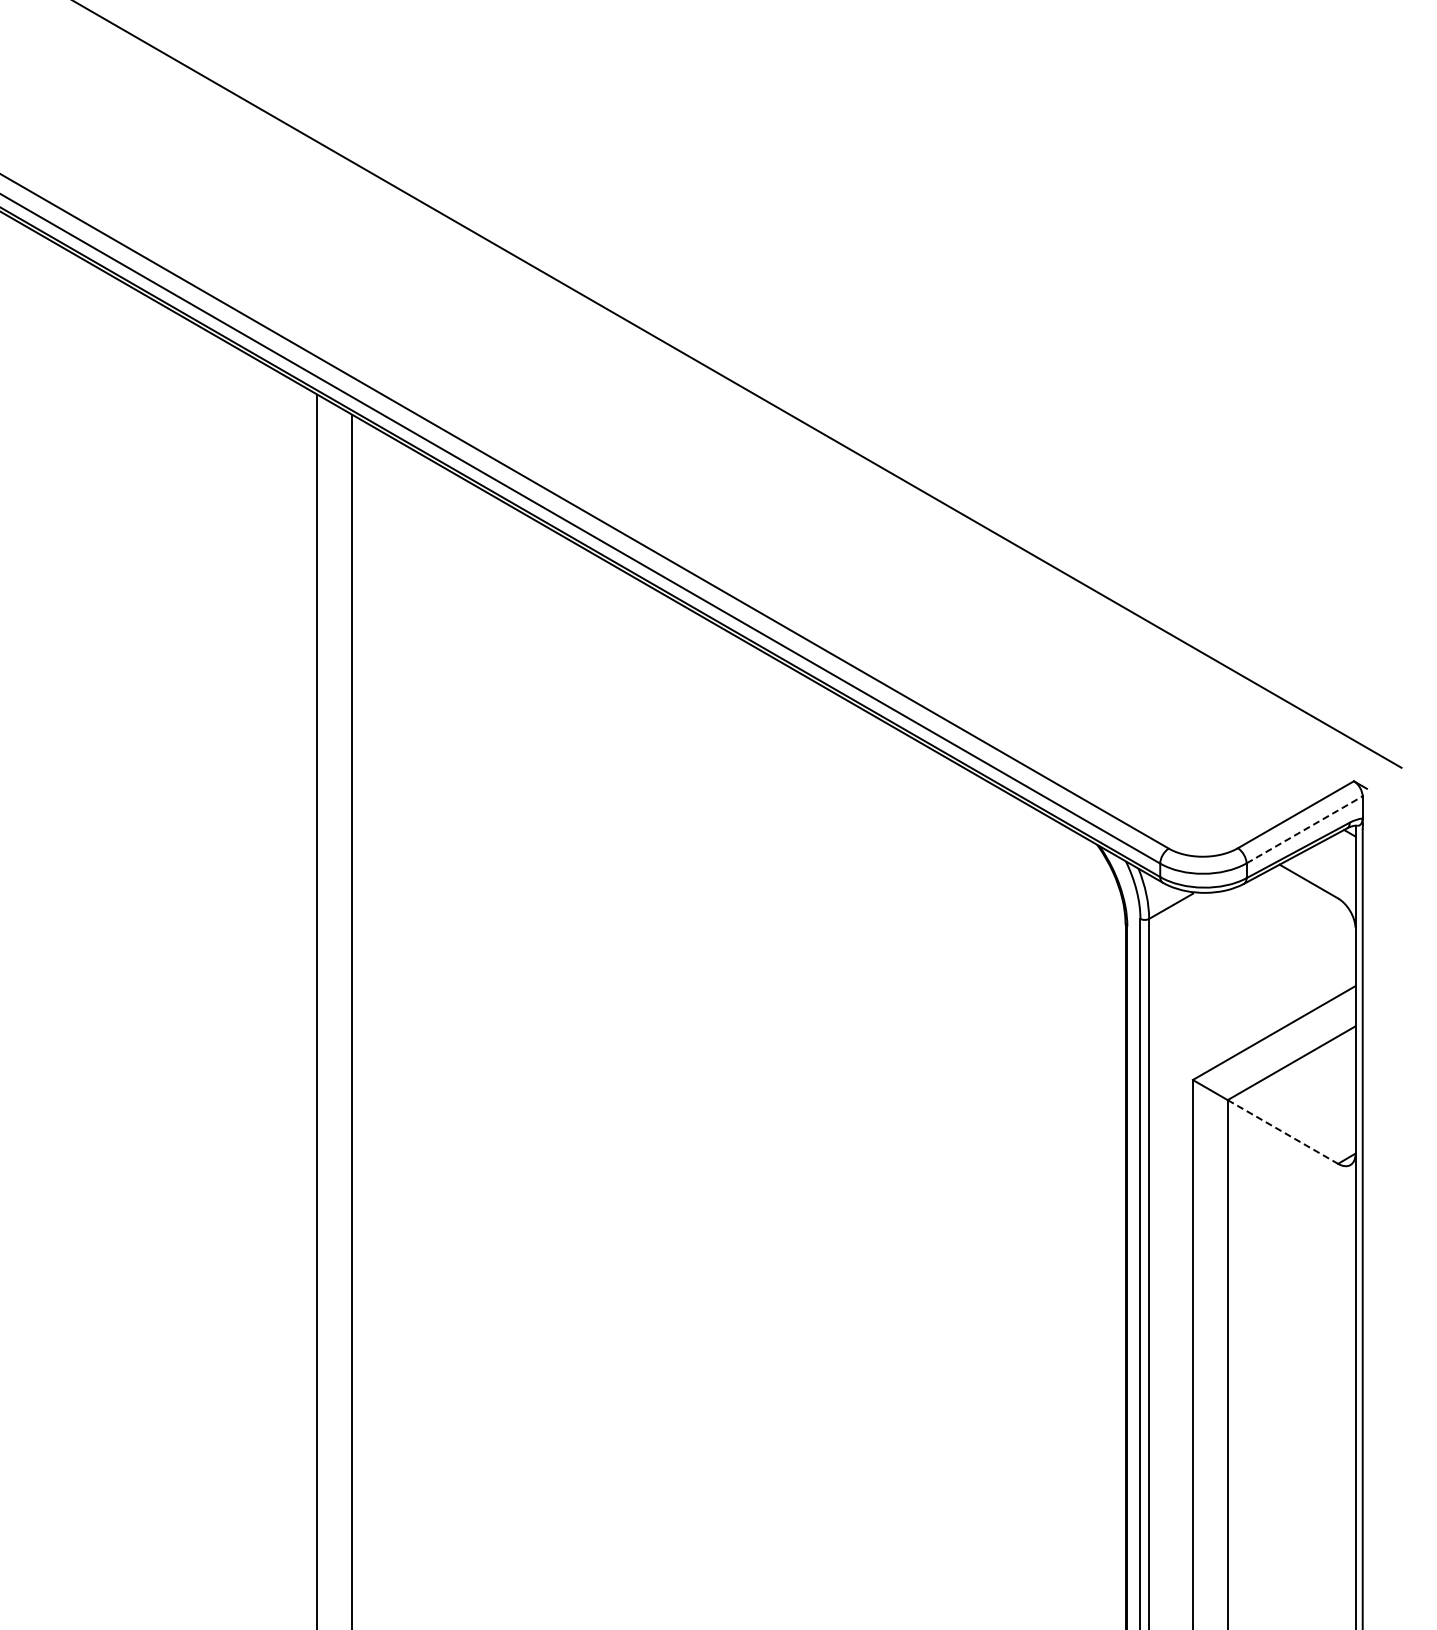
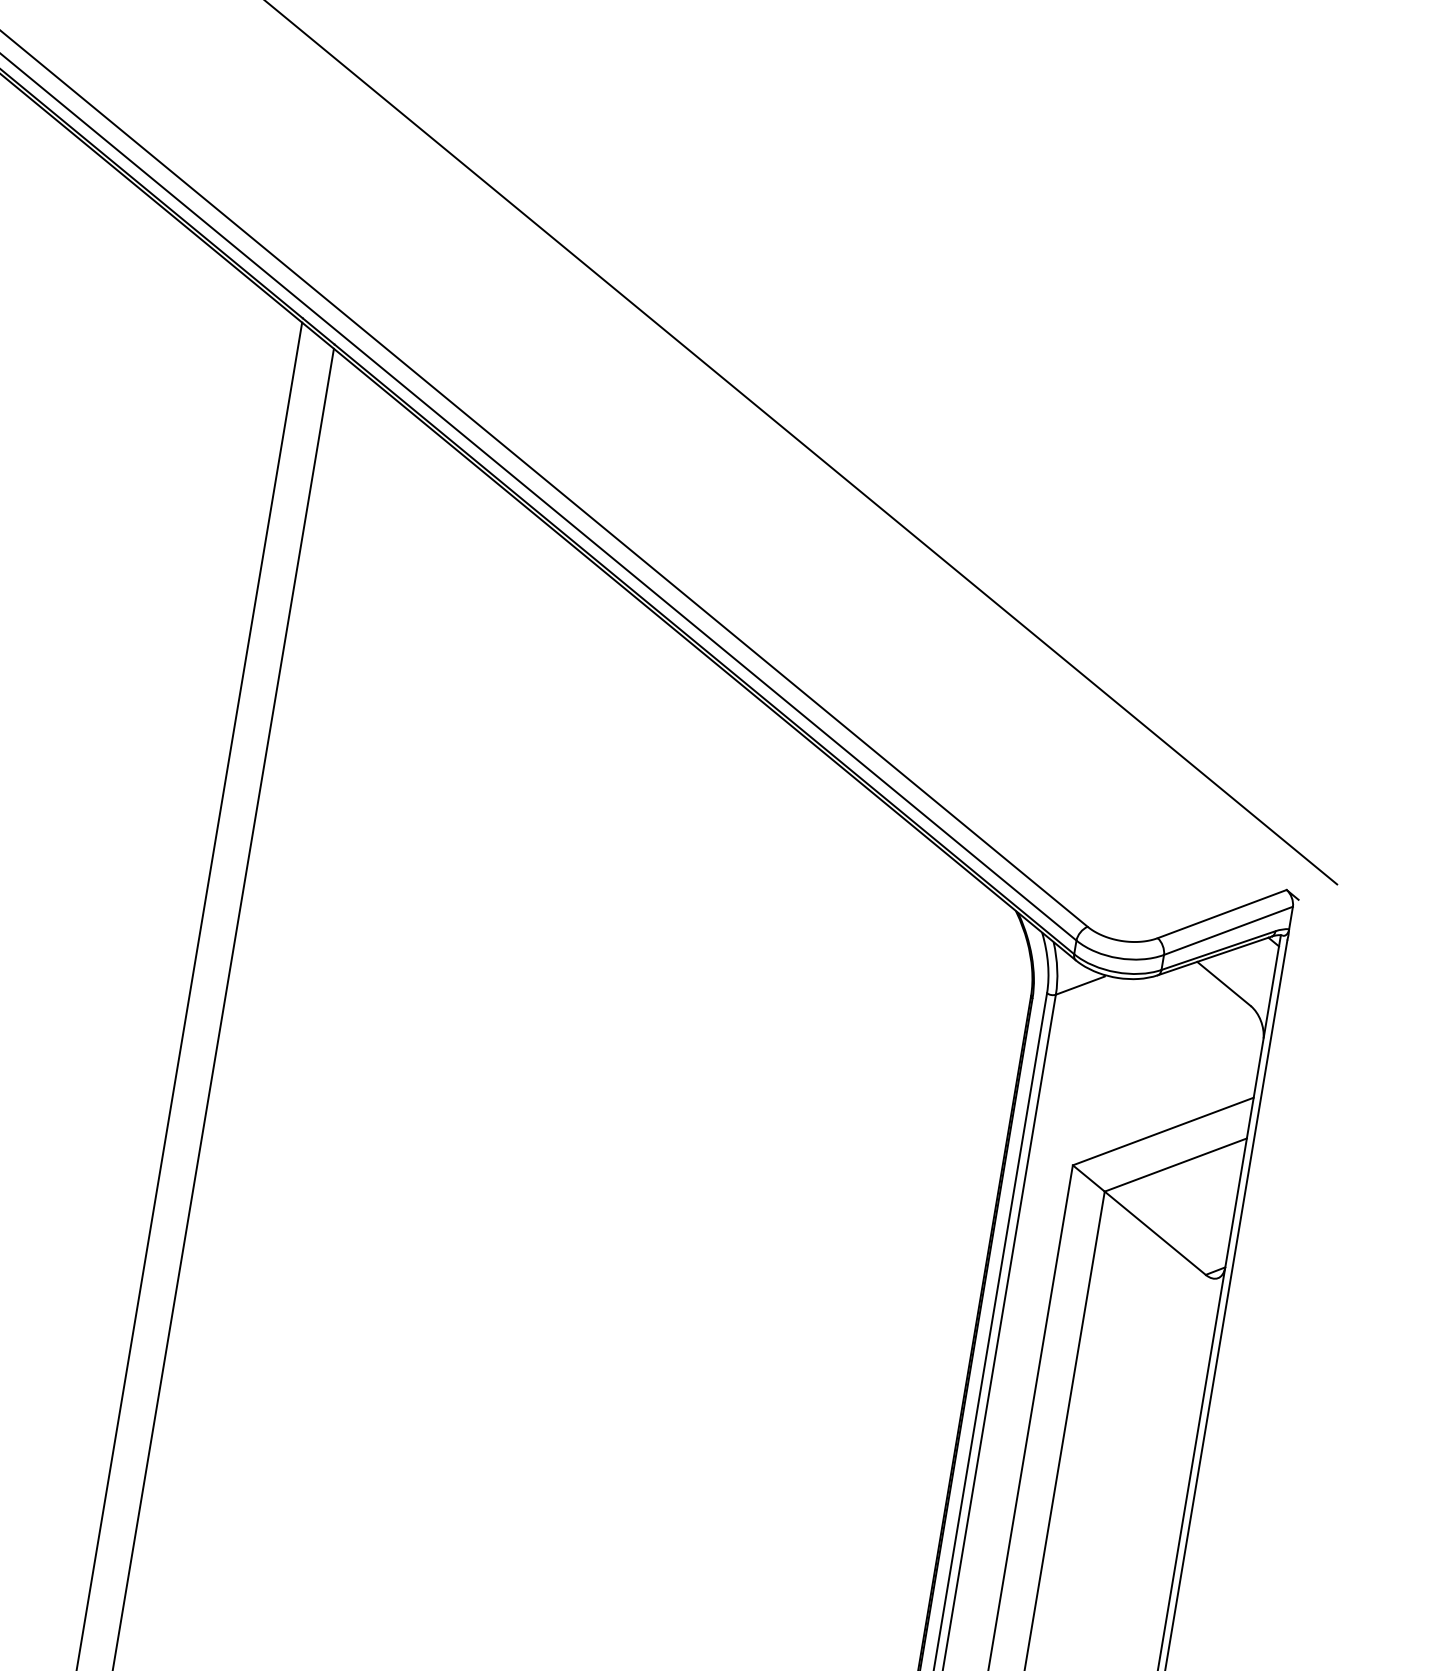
line: (1304, 829) -> (1228, 930), dashed -> solid
line: (1282, 1132) -> (1154, 1233), dashed -> solid

